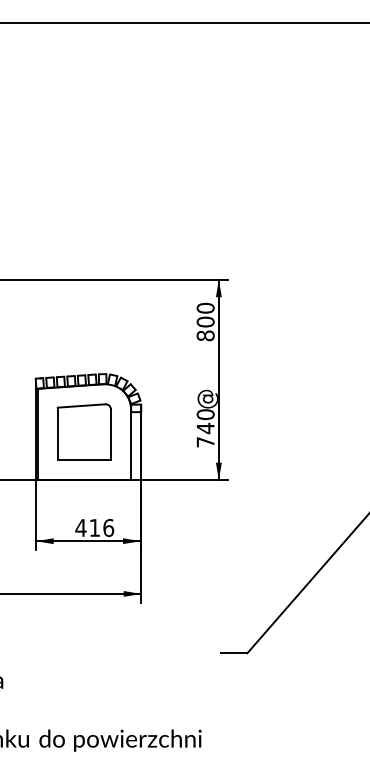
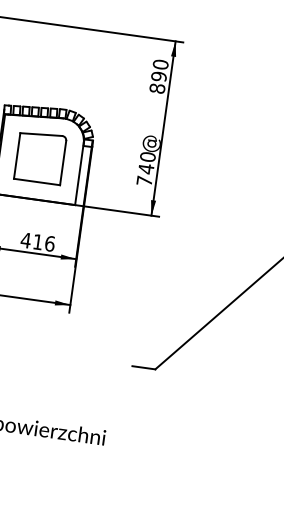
text: (205, 321) -> (158, 76), 800 -> 890

